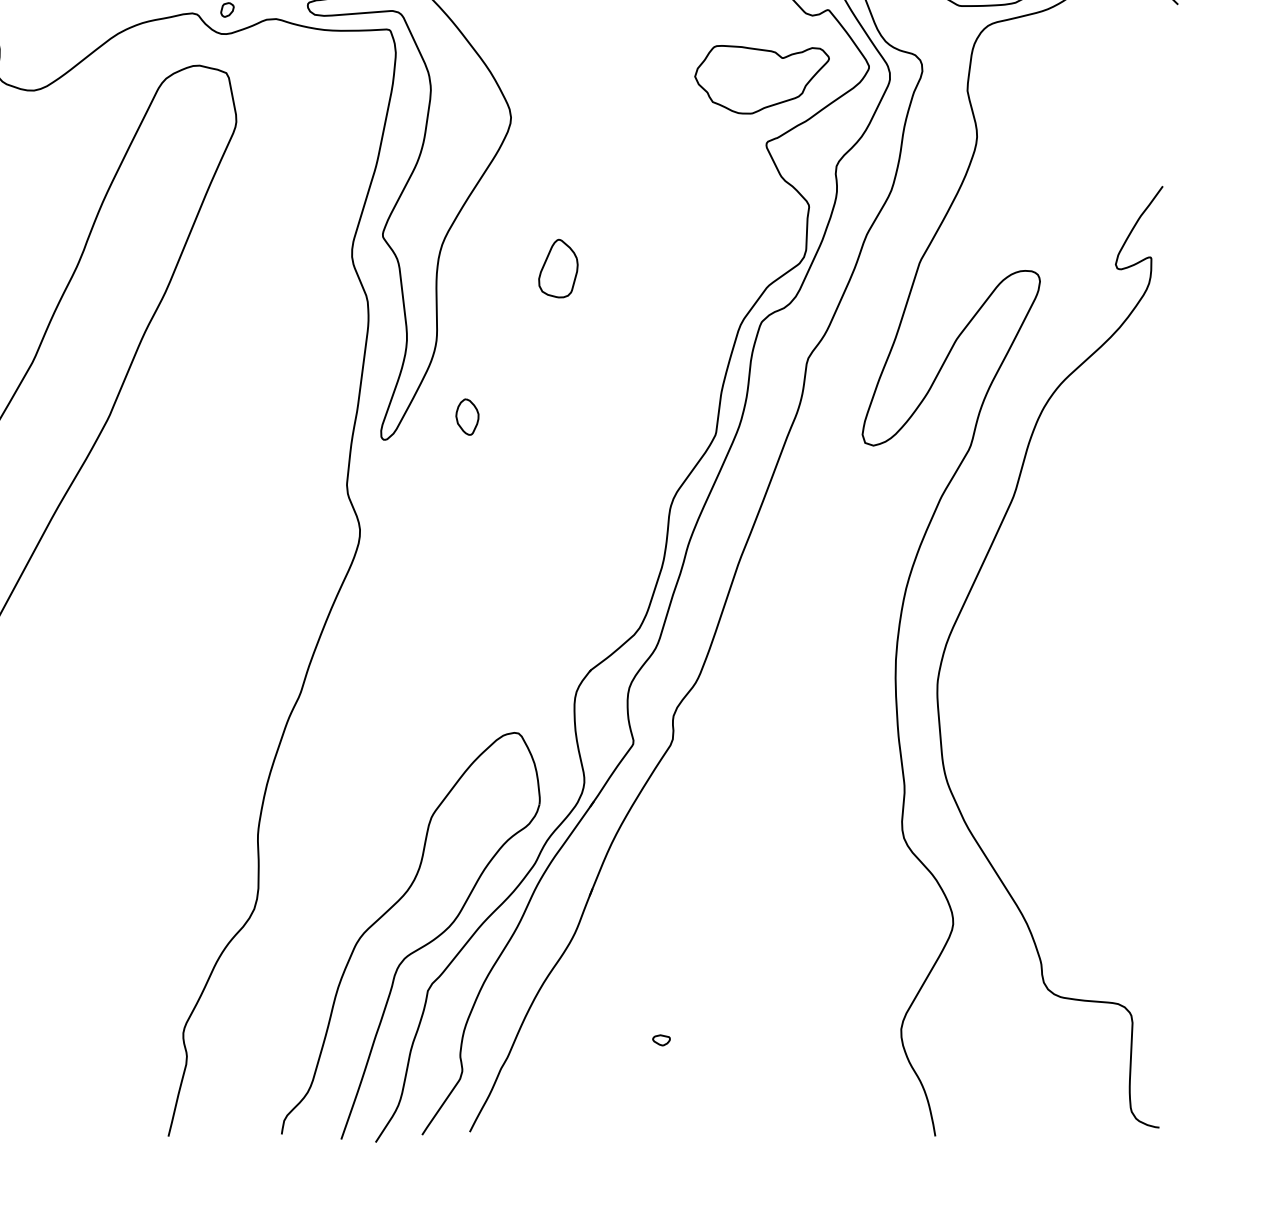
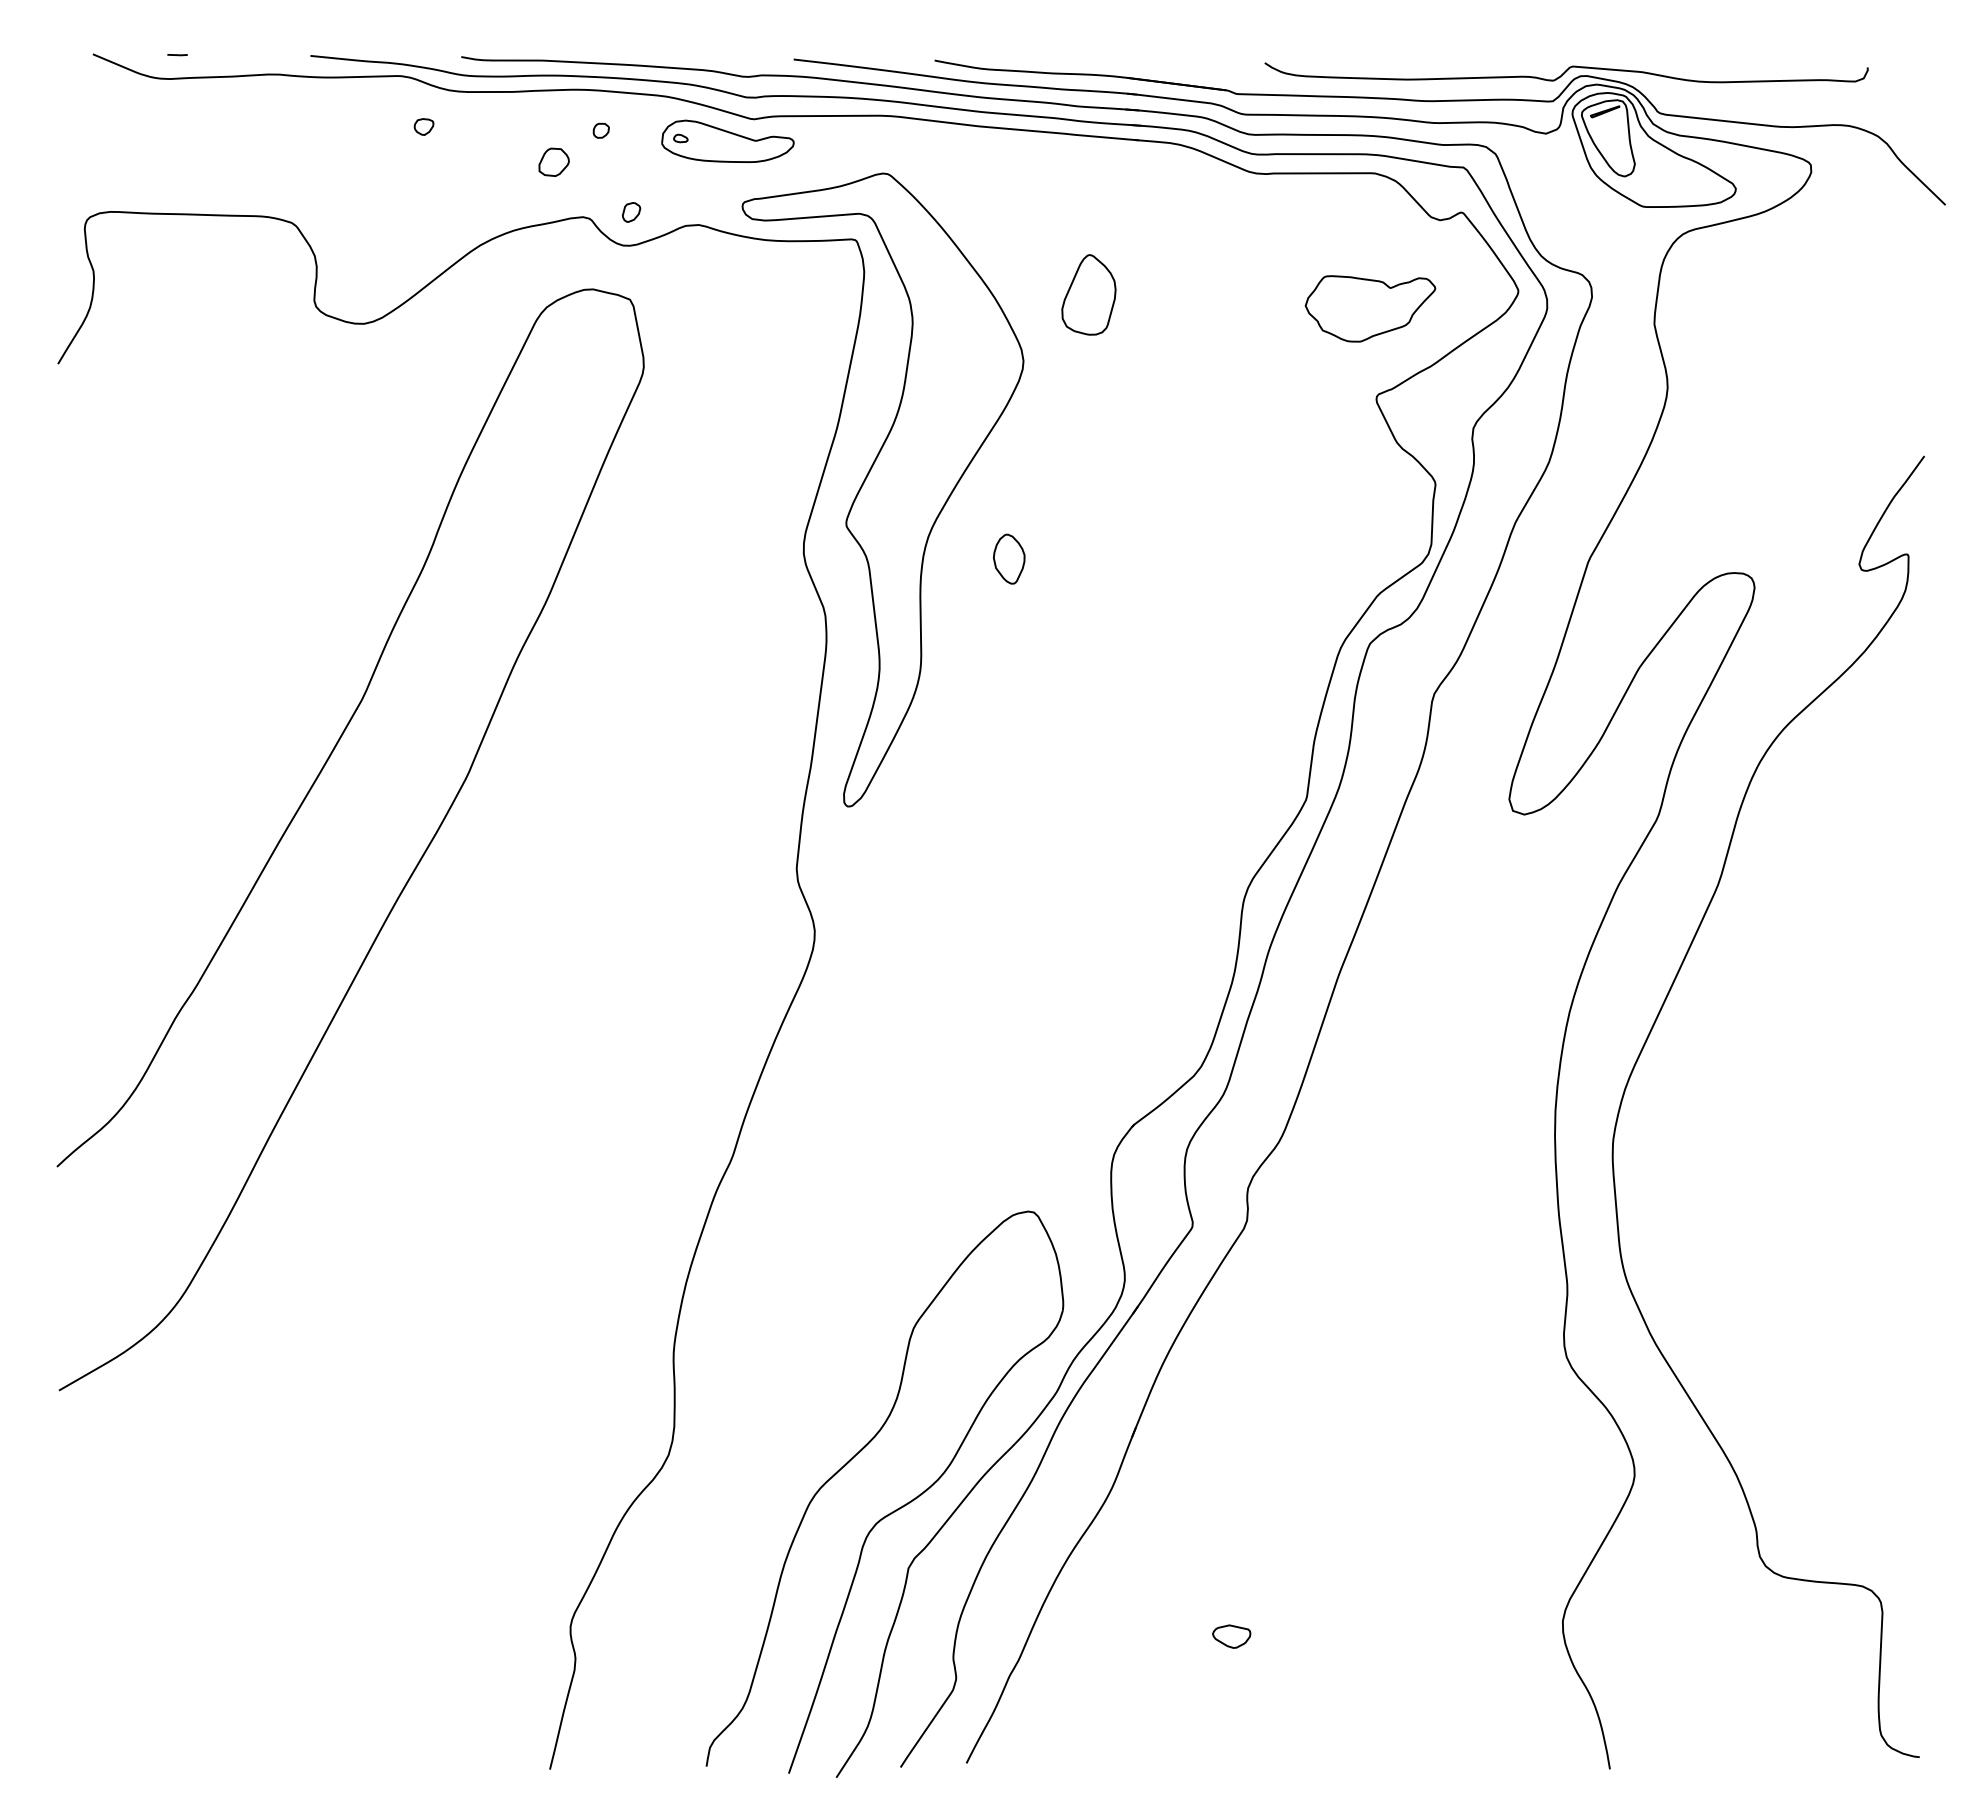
part: (762, 79) -> (1370, 308), size x0.7
part: (558, 268) -> (1088, 294), moved
part: (467, 416) -> (1009, 558), moved
part: (660, 1040) -> (1230, 1636), size x1.6

